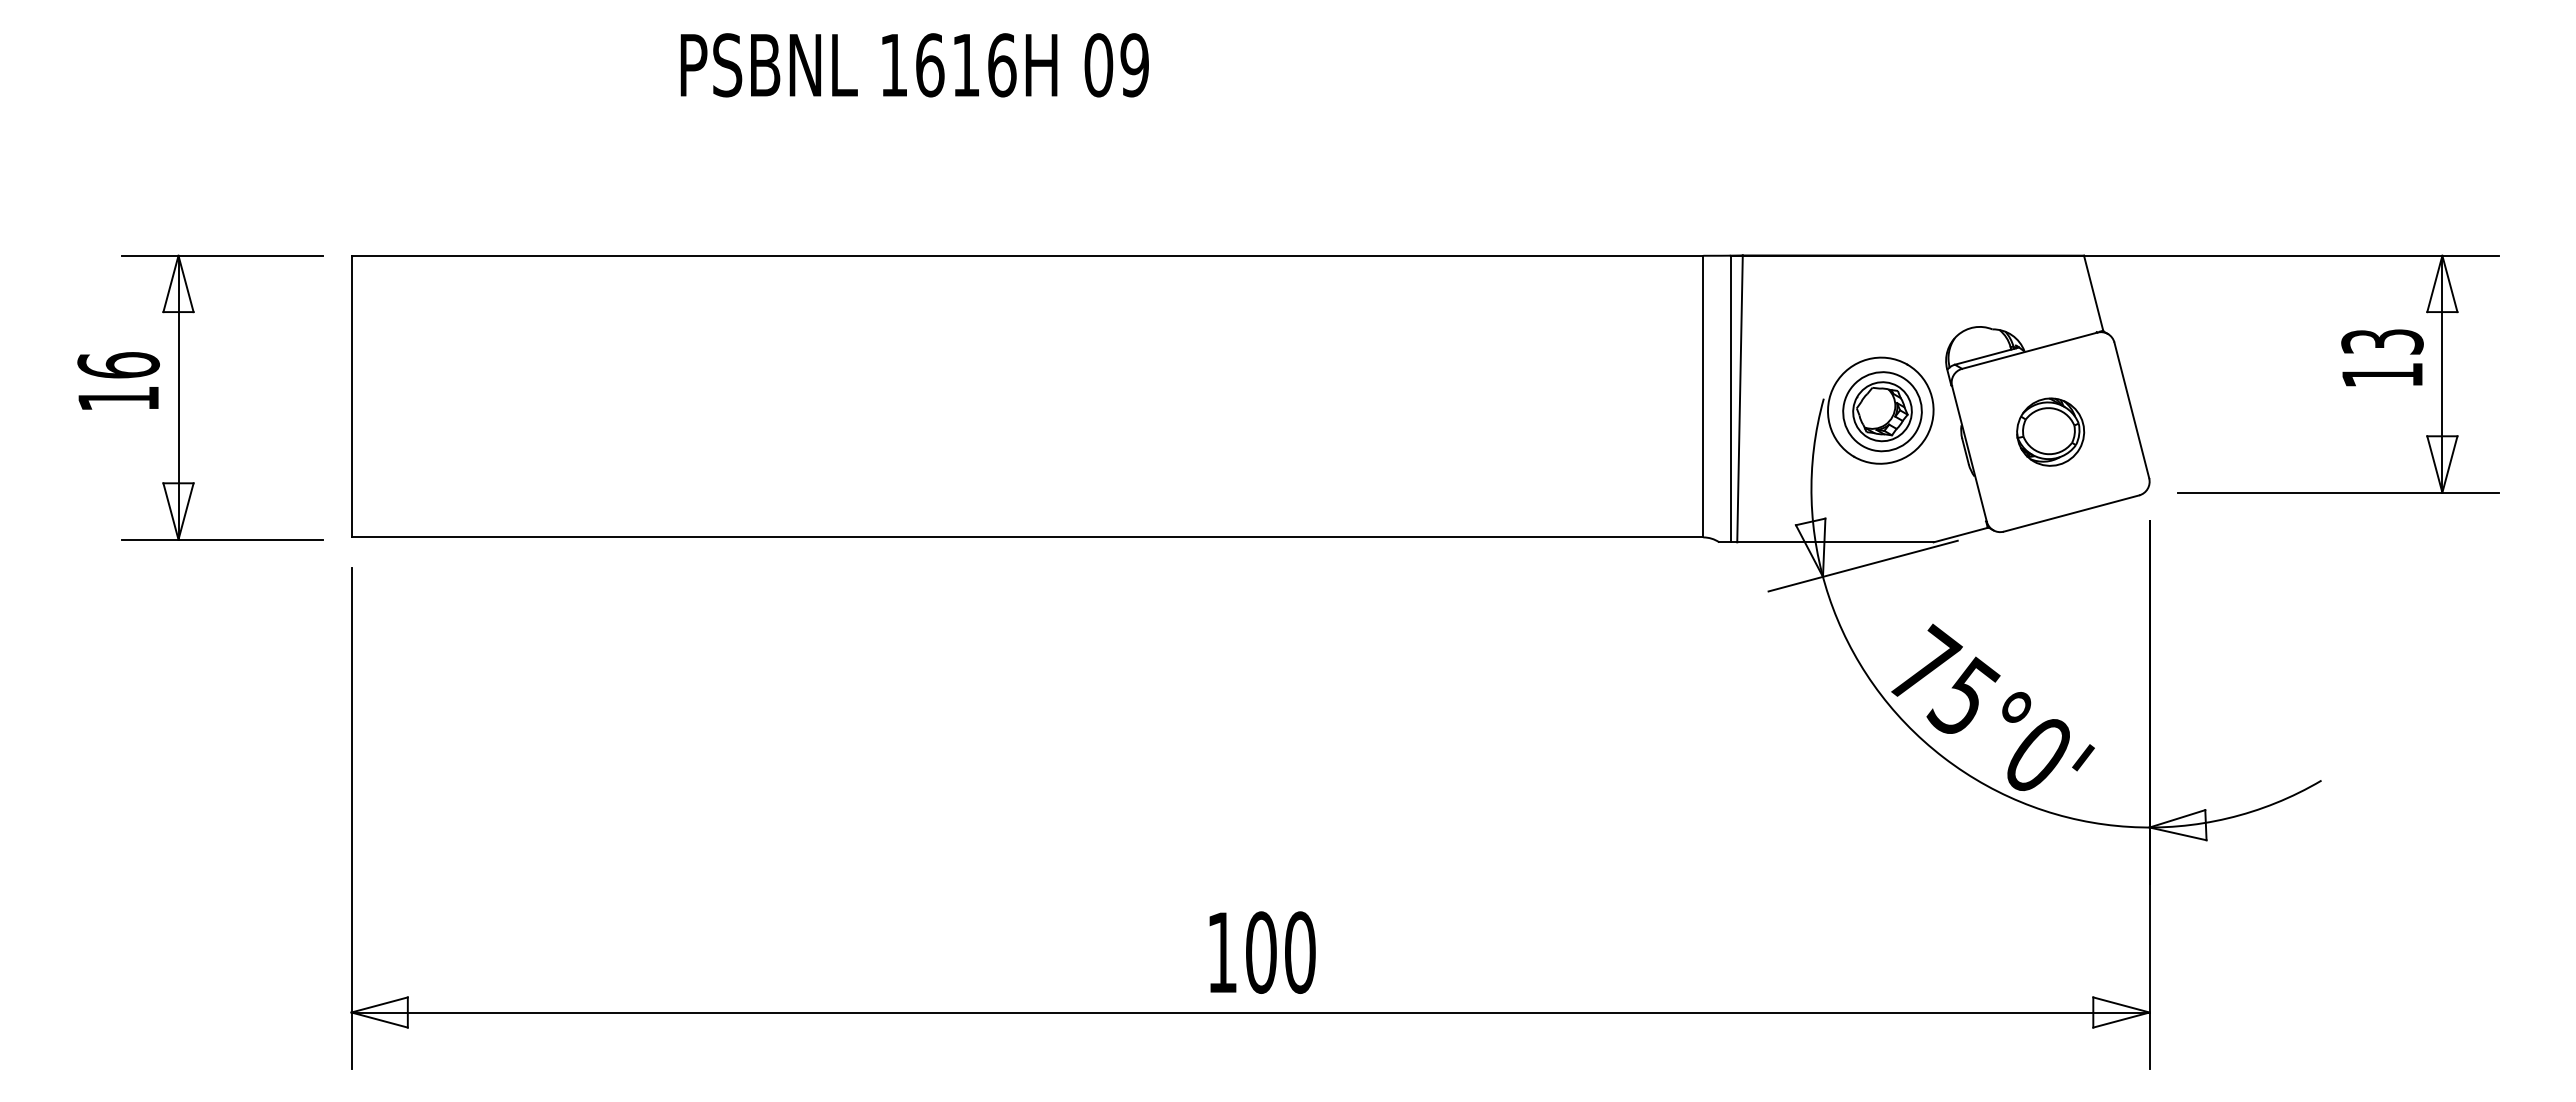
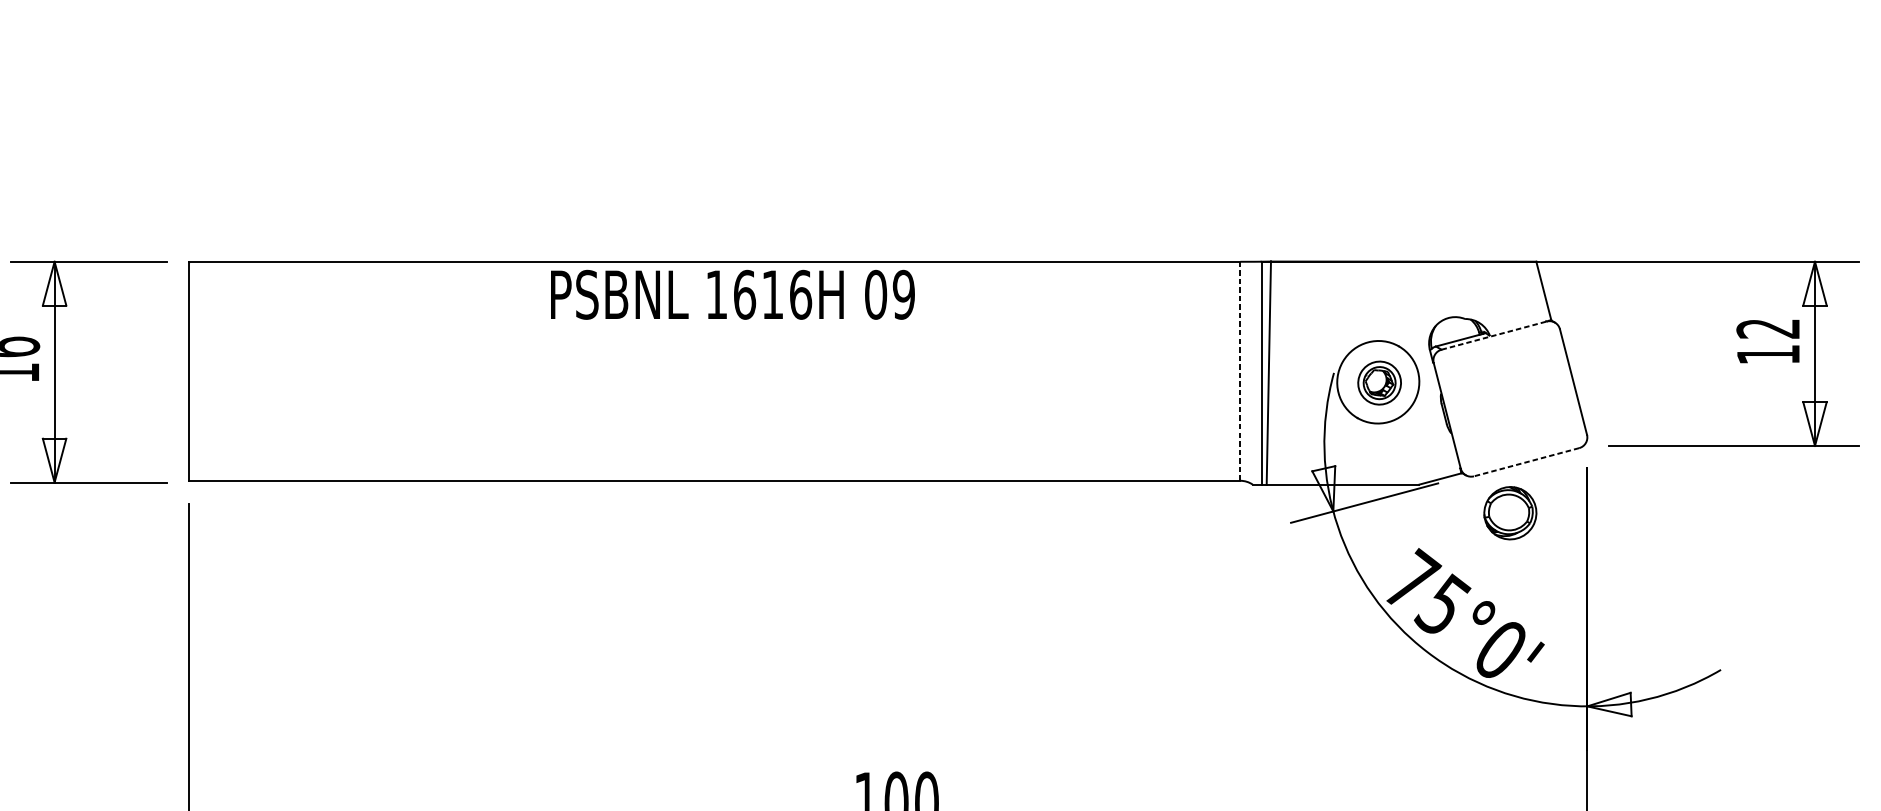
text: (914, 65) -> (732, 295), moved
text: (2382, 341) -> (1768, 328), 13 -> 12
line: (2030, 350) -> (1494, 335), solid -> dashed
line: (1703, 396) -> (1240, 371), solid -> dashed
part: (1882, 411) -> (1379, 382), size x0.7
part: (2050, 431) -> (1510, 512), moved
line: (2071, 513) -> (1526, 462), solid -> dashed

